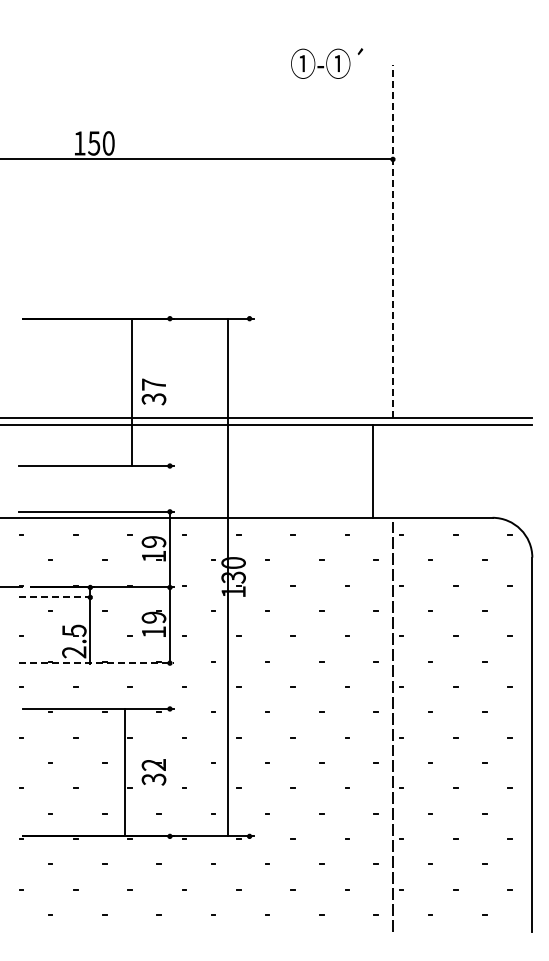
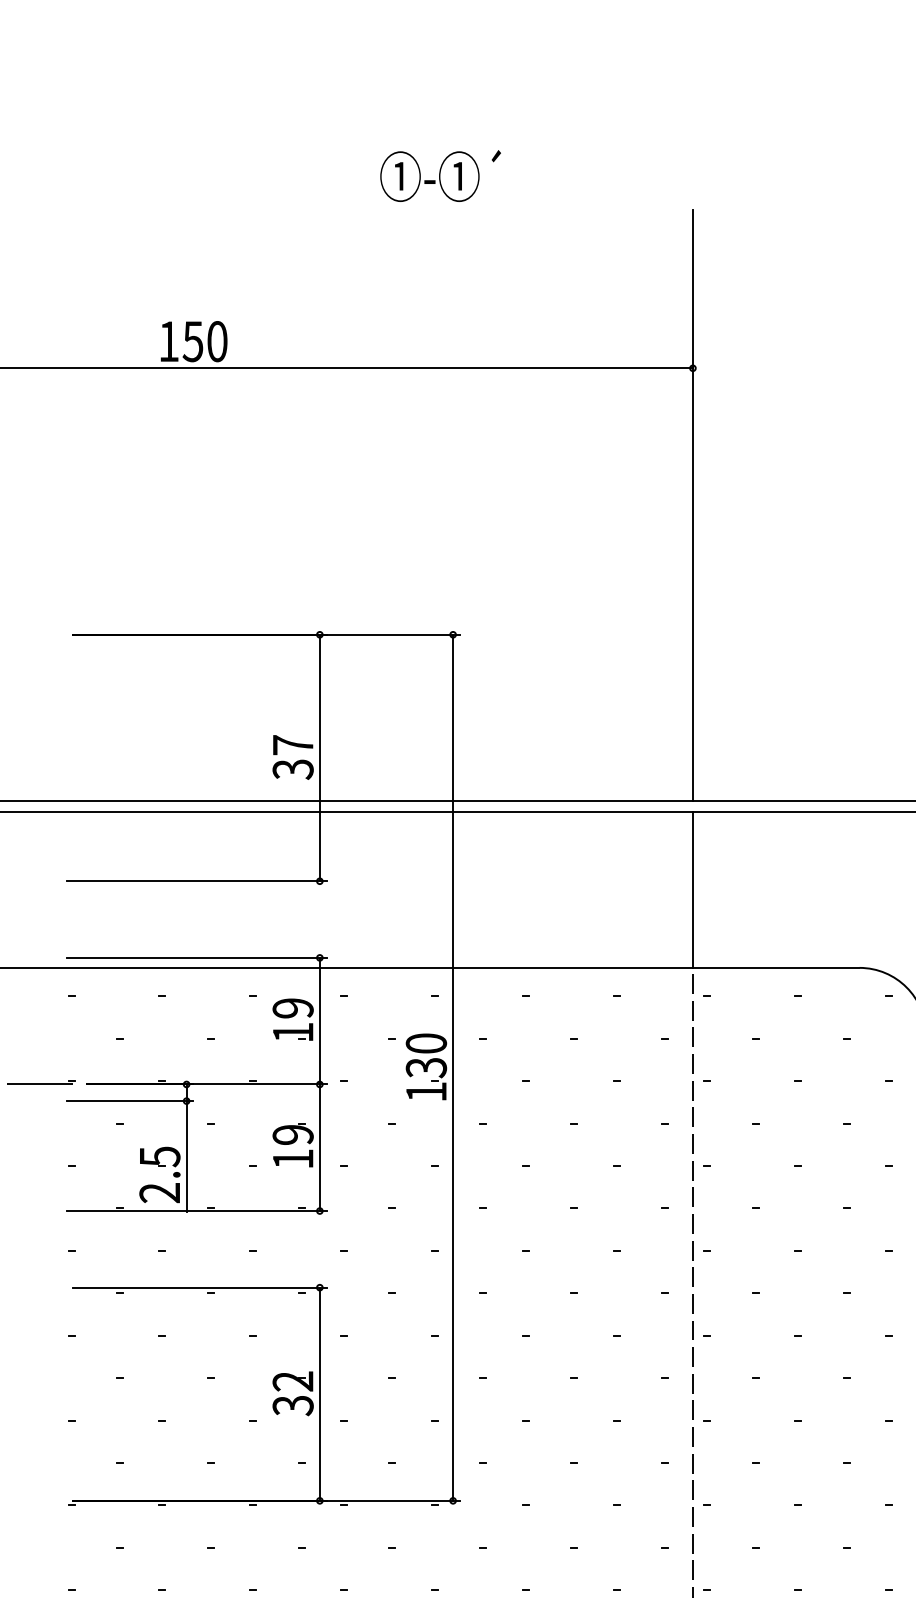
text: (327, 63) -> (441, 176), moved
line: (392, 241) -> (692, 505), dashed -> solid
line: (131, 392) -> (319, 758), moved
line: (372, 470) -> (692, 888), moved
line: (227, 577) -> (452, 1067), moved
line: (56, 597) -> (130, 1101), dashed -> solid
line: (96, 663) -> (196, 1211), dashed -> solid
line: (124, 772) -> (319, 1393), moved

